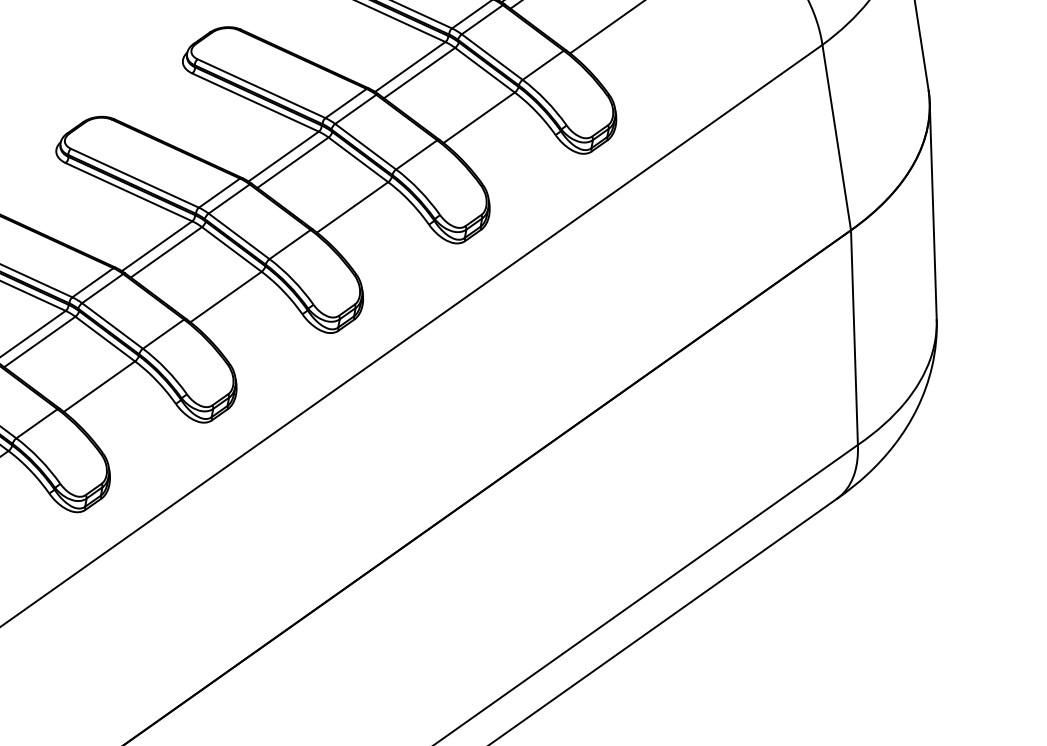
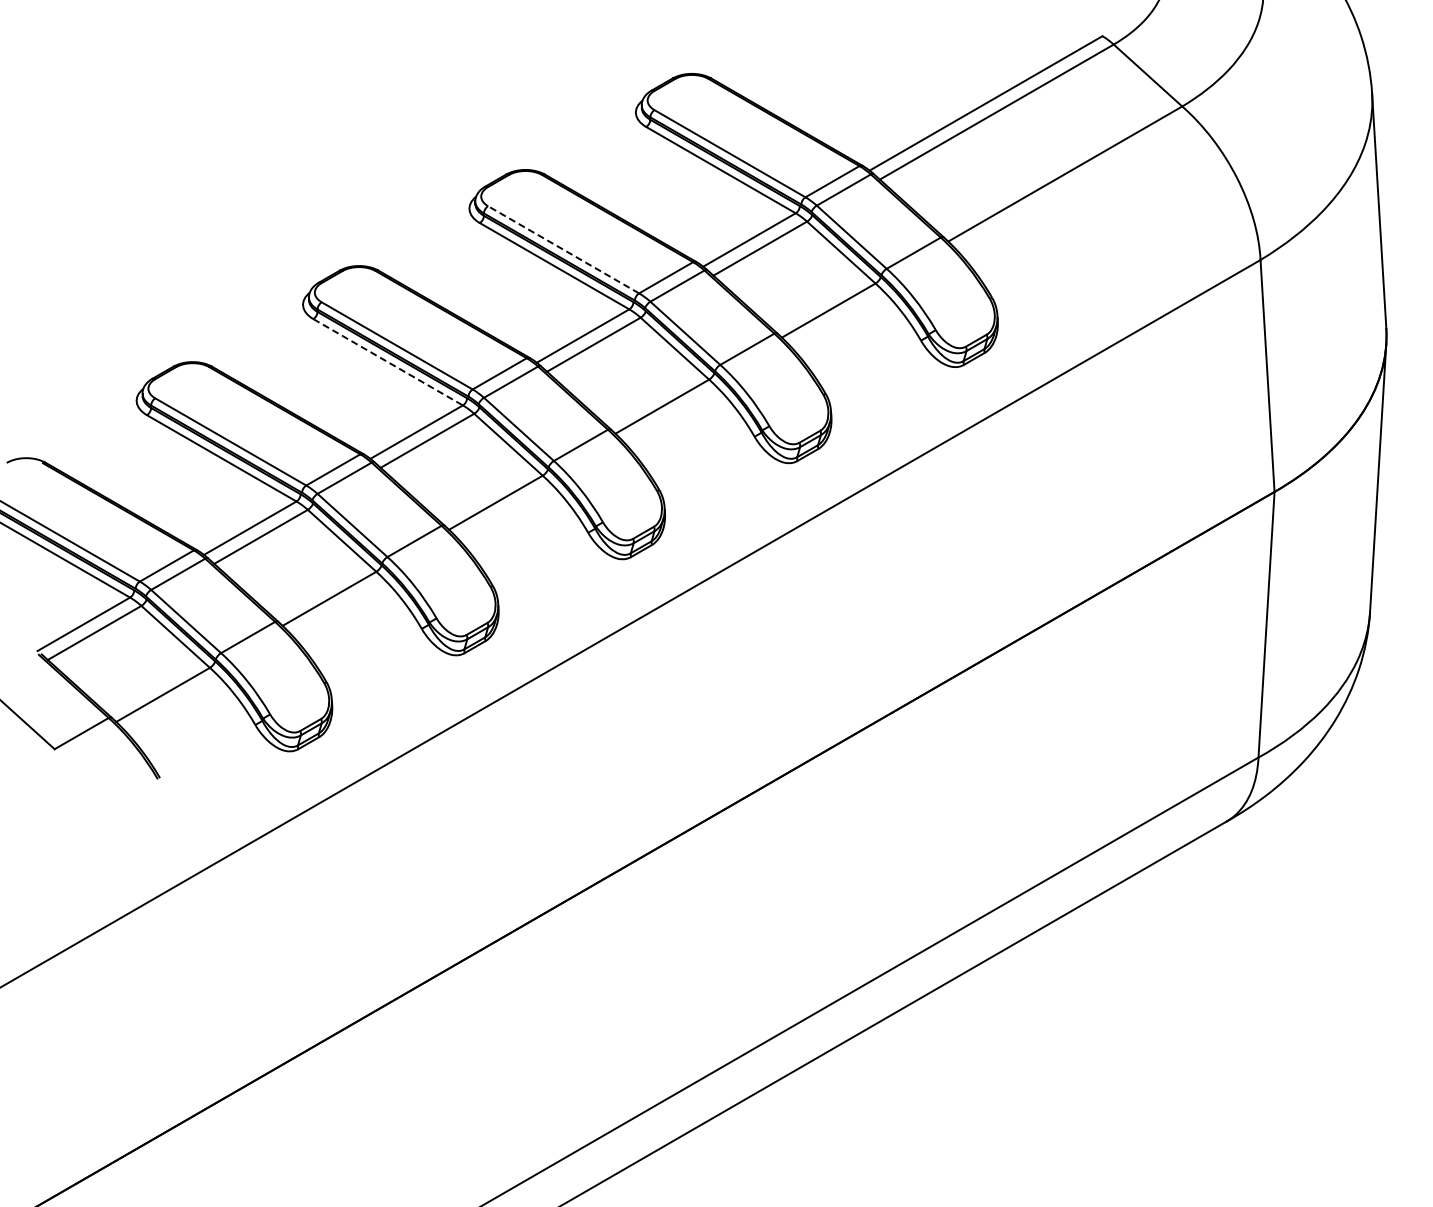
line: (261, 88) -> (563, 249), solid -> dashed
line: (129, 192) -> (388, 362), solid -> dashed

